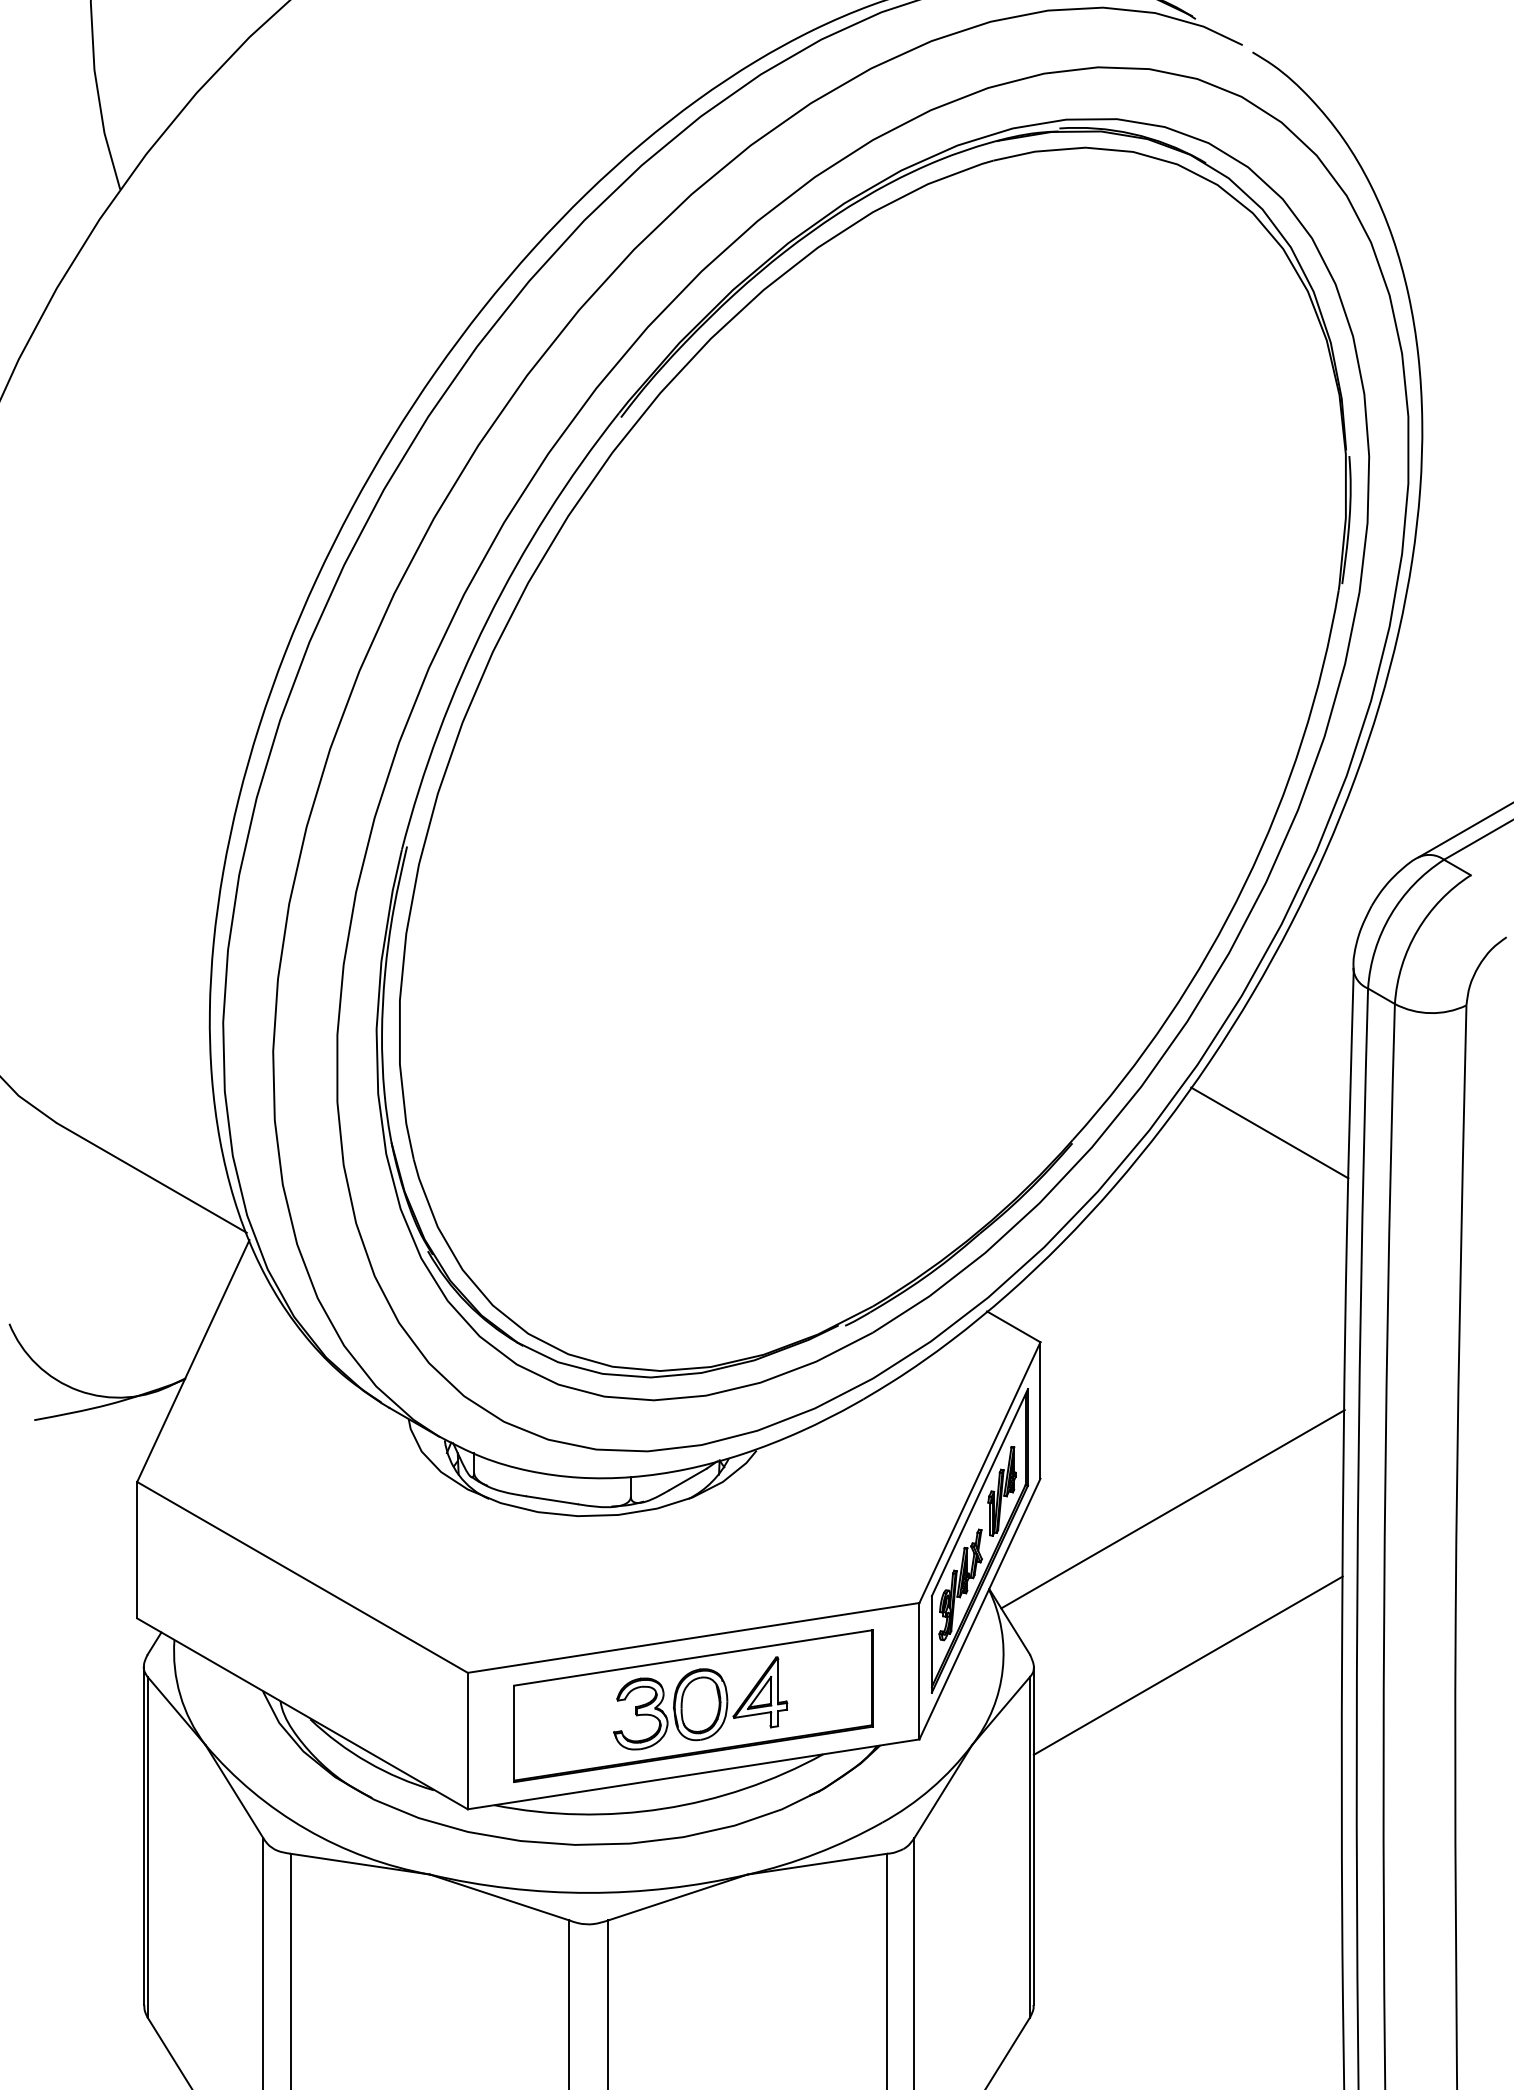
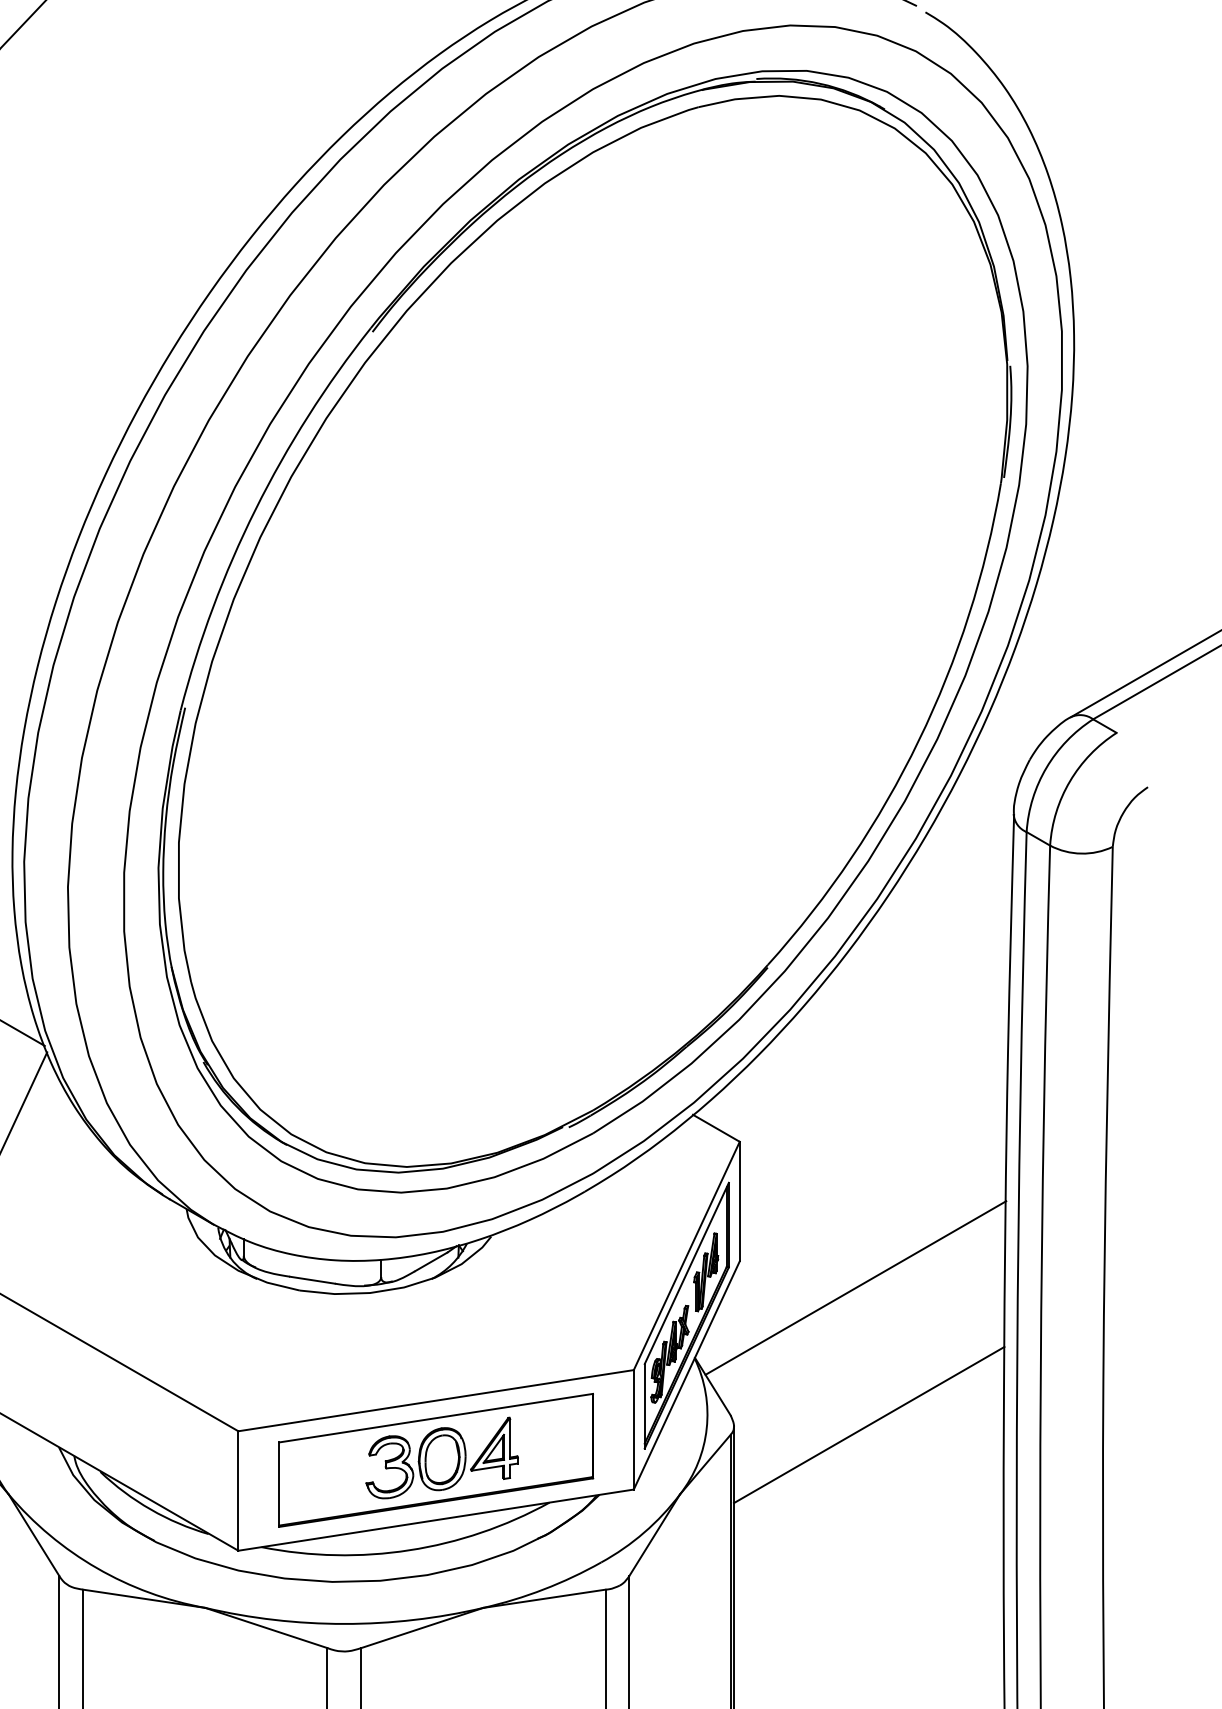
line: (1269, 1132) -> (940, 958), removed

